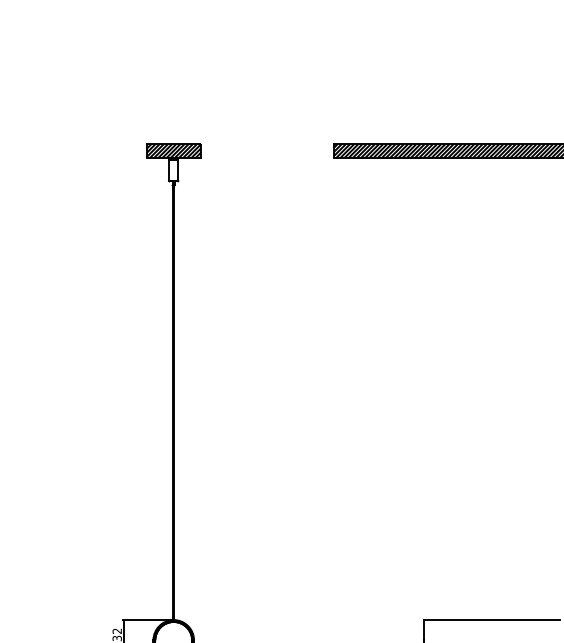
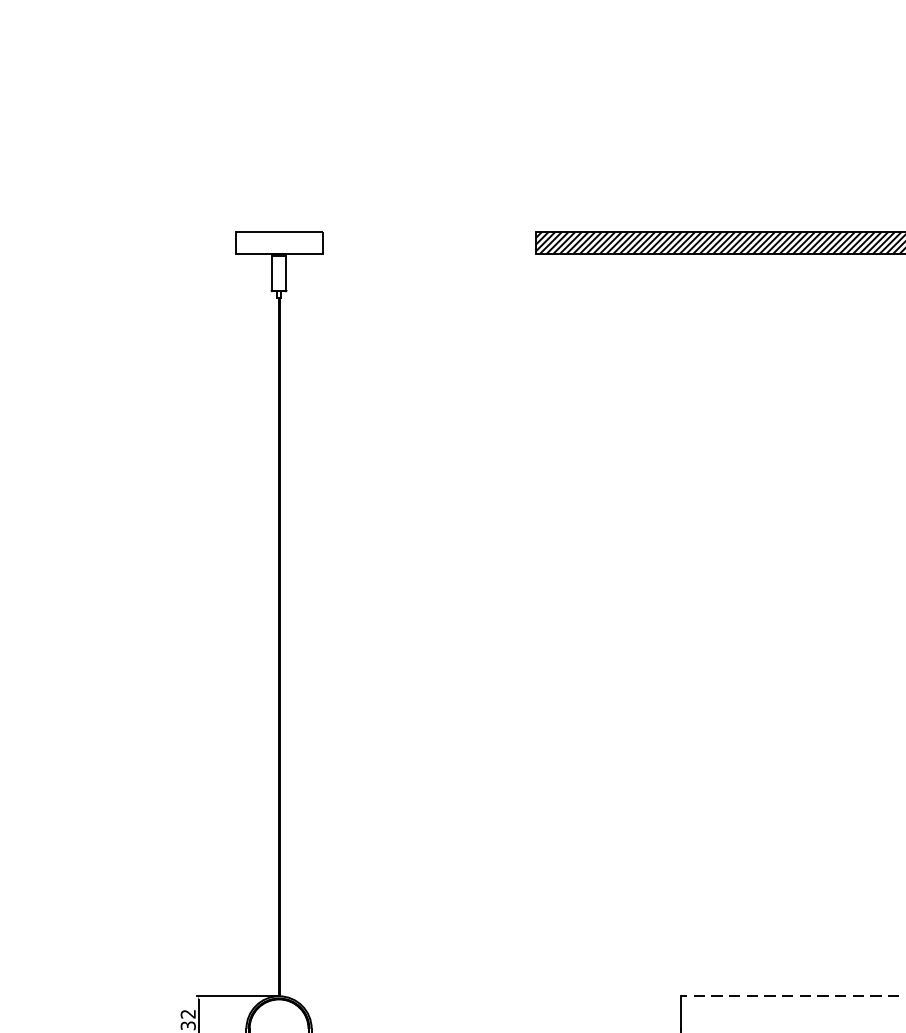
hatch: (173, 151) -> (278, 243), removed
line: (491, 620) -> (789, 996), solid -> dashed

